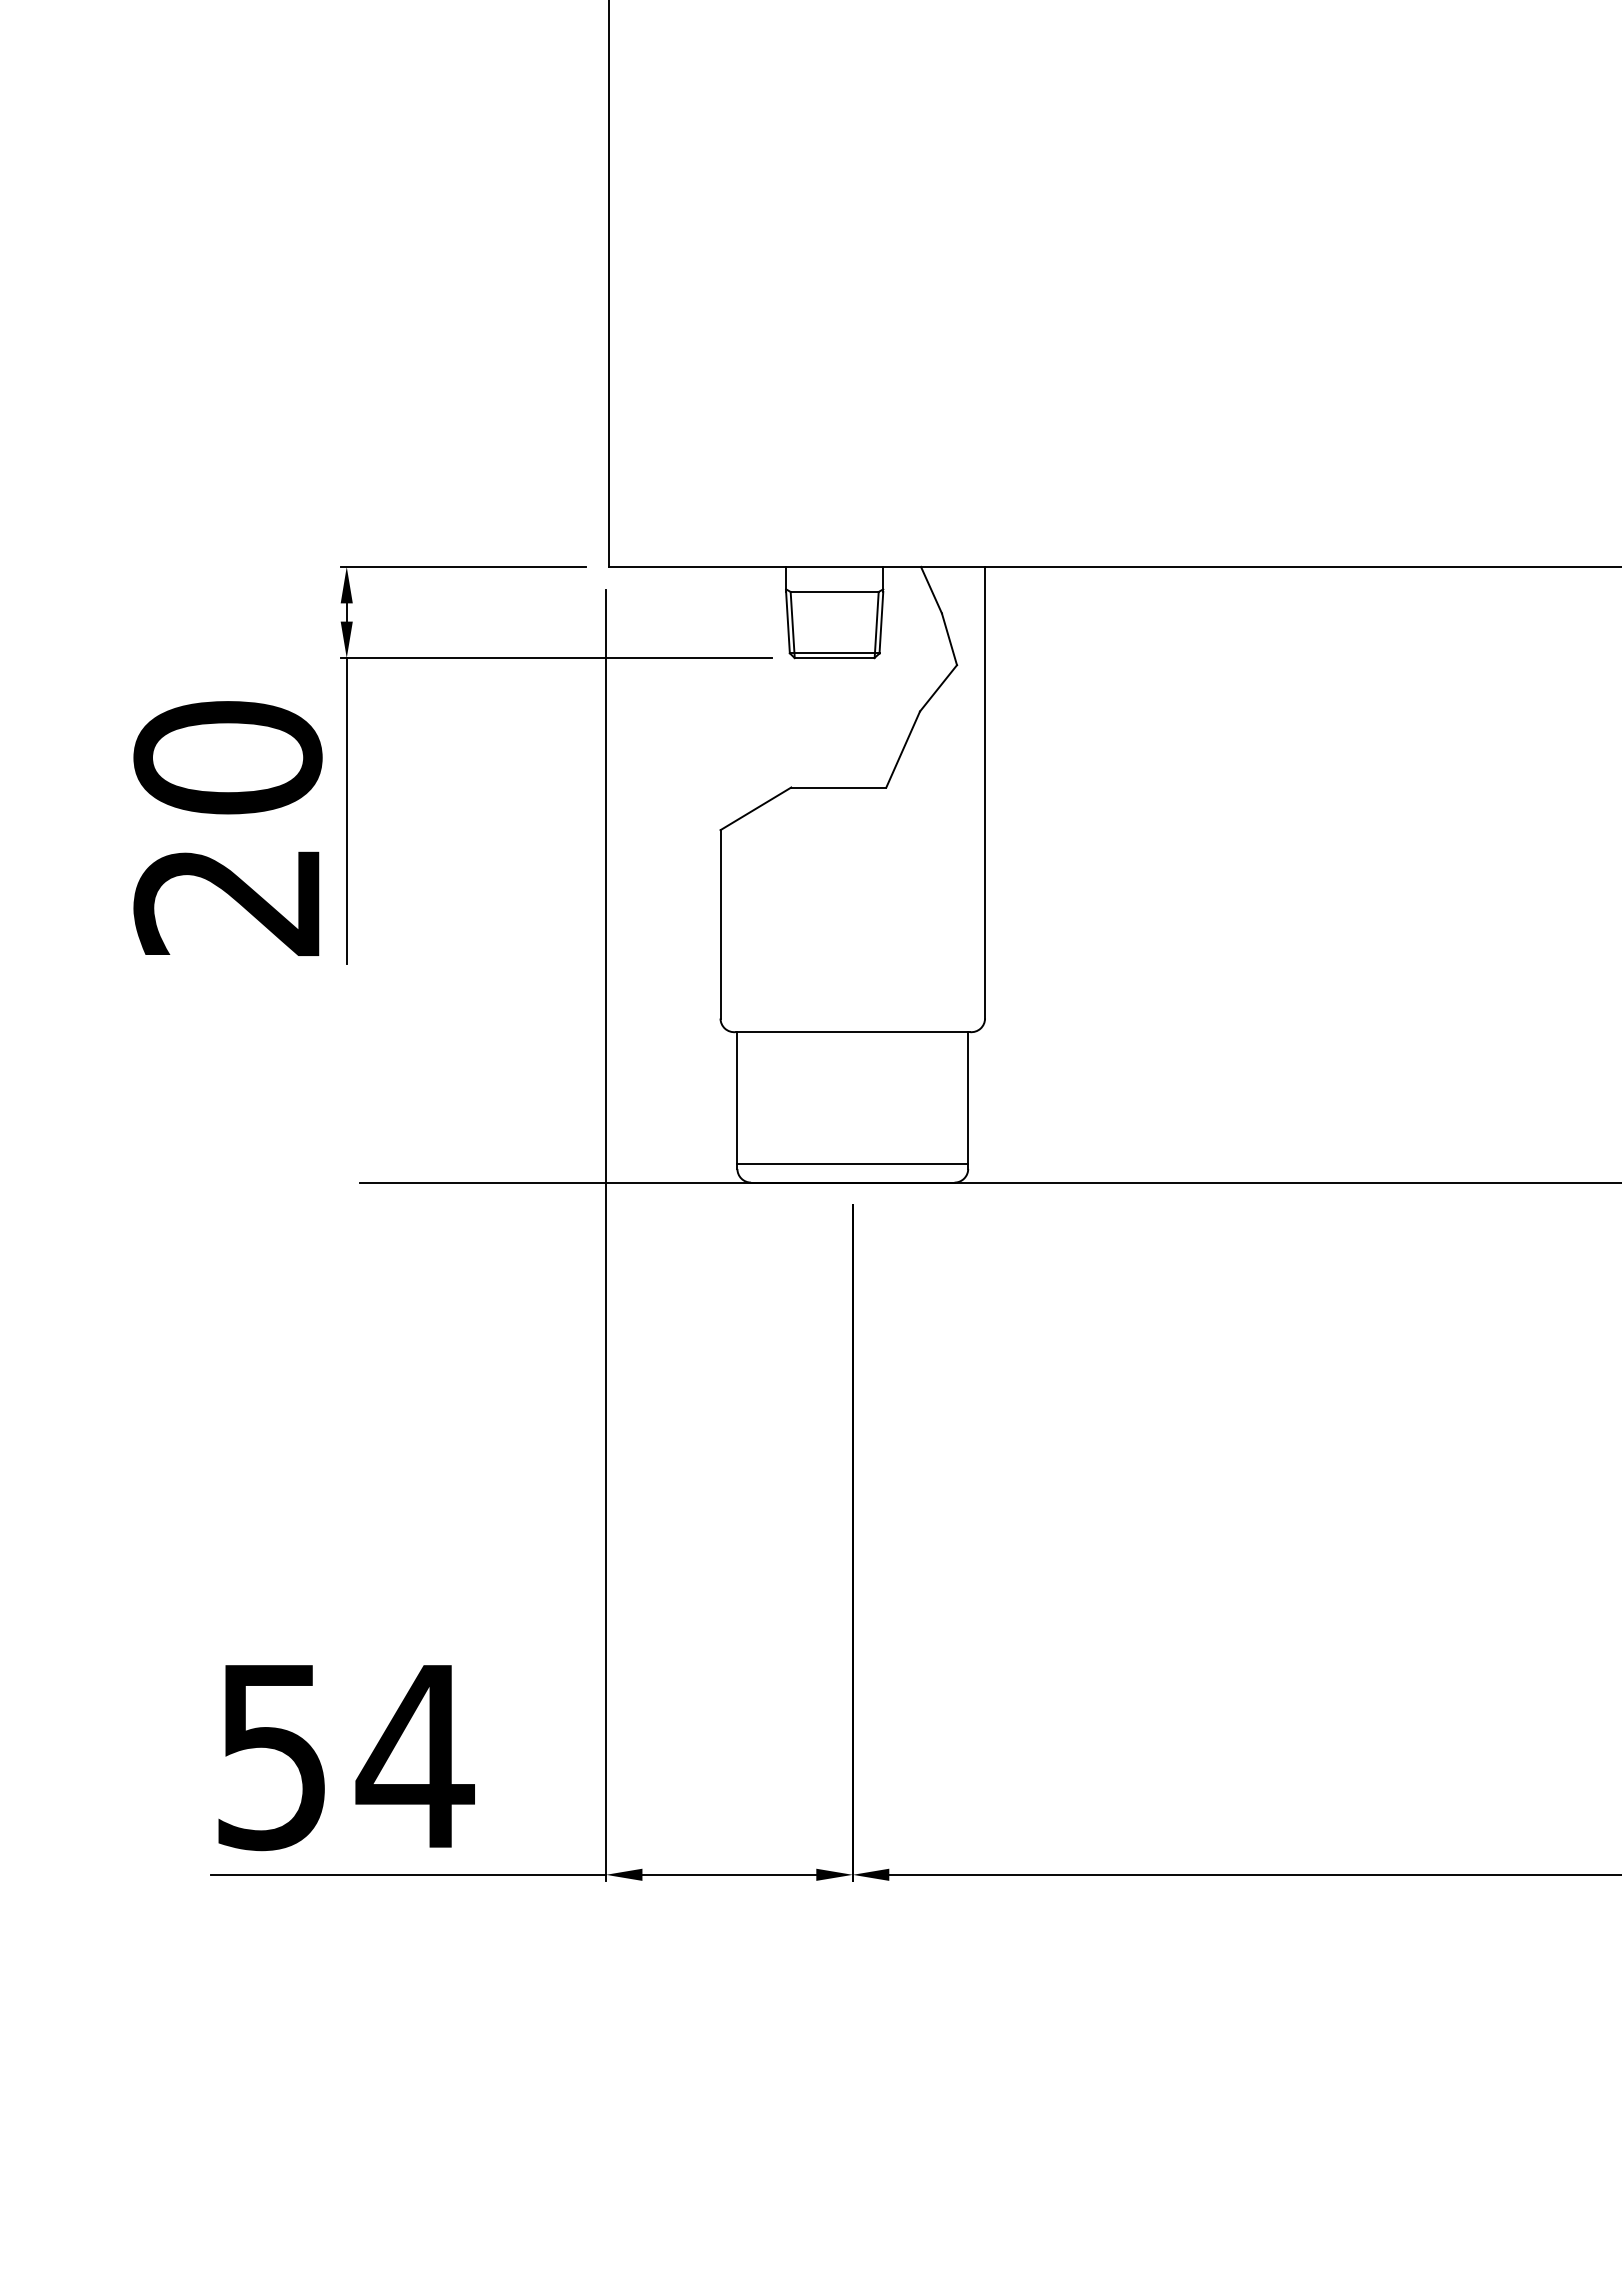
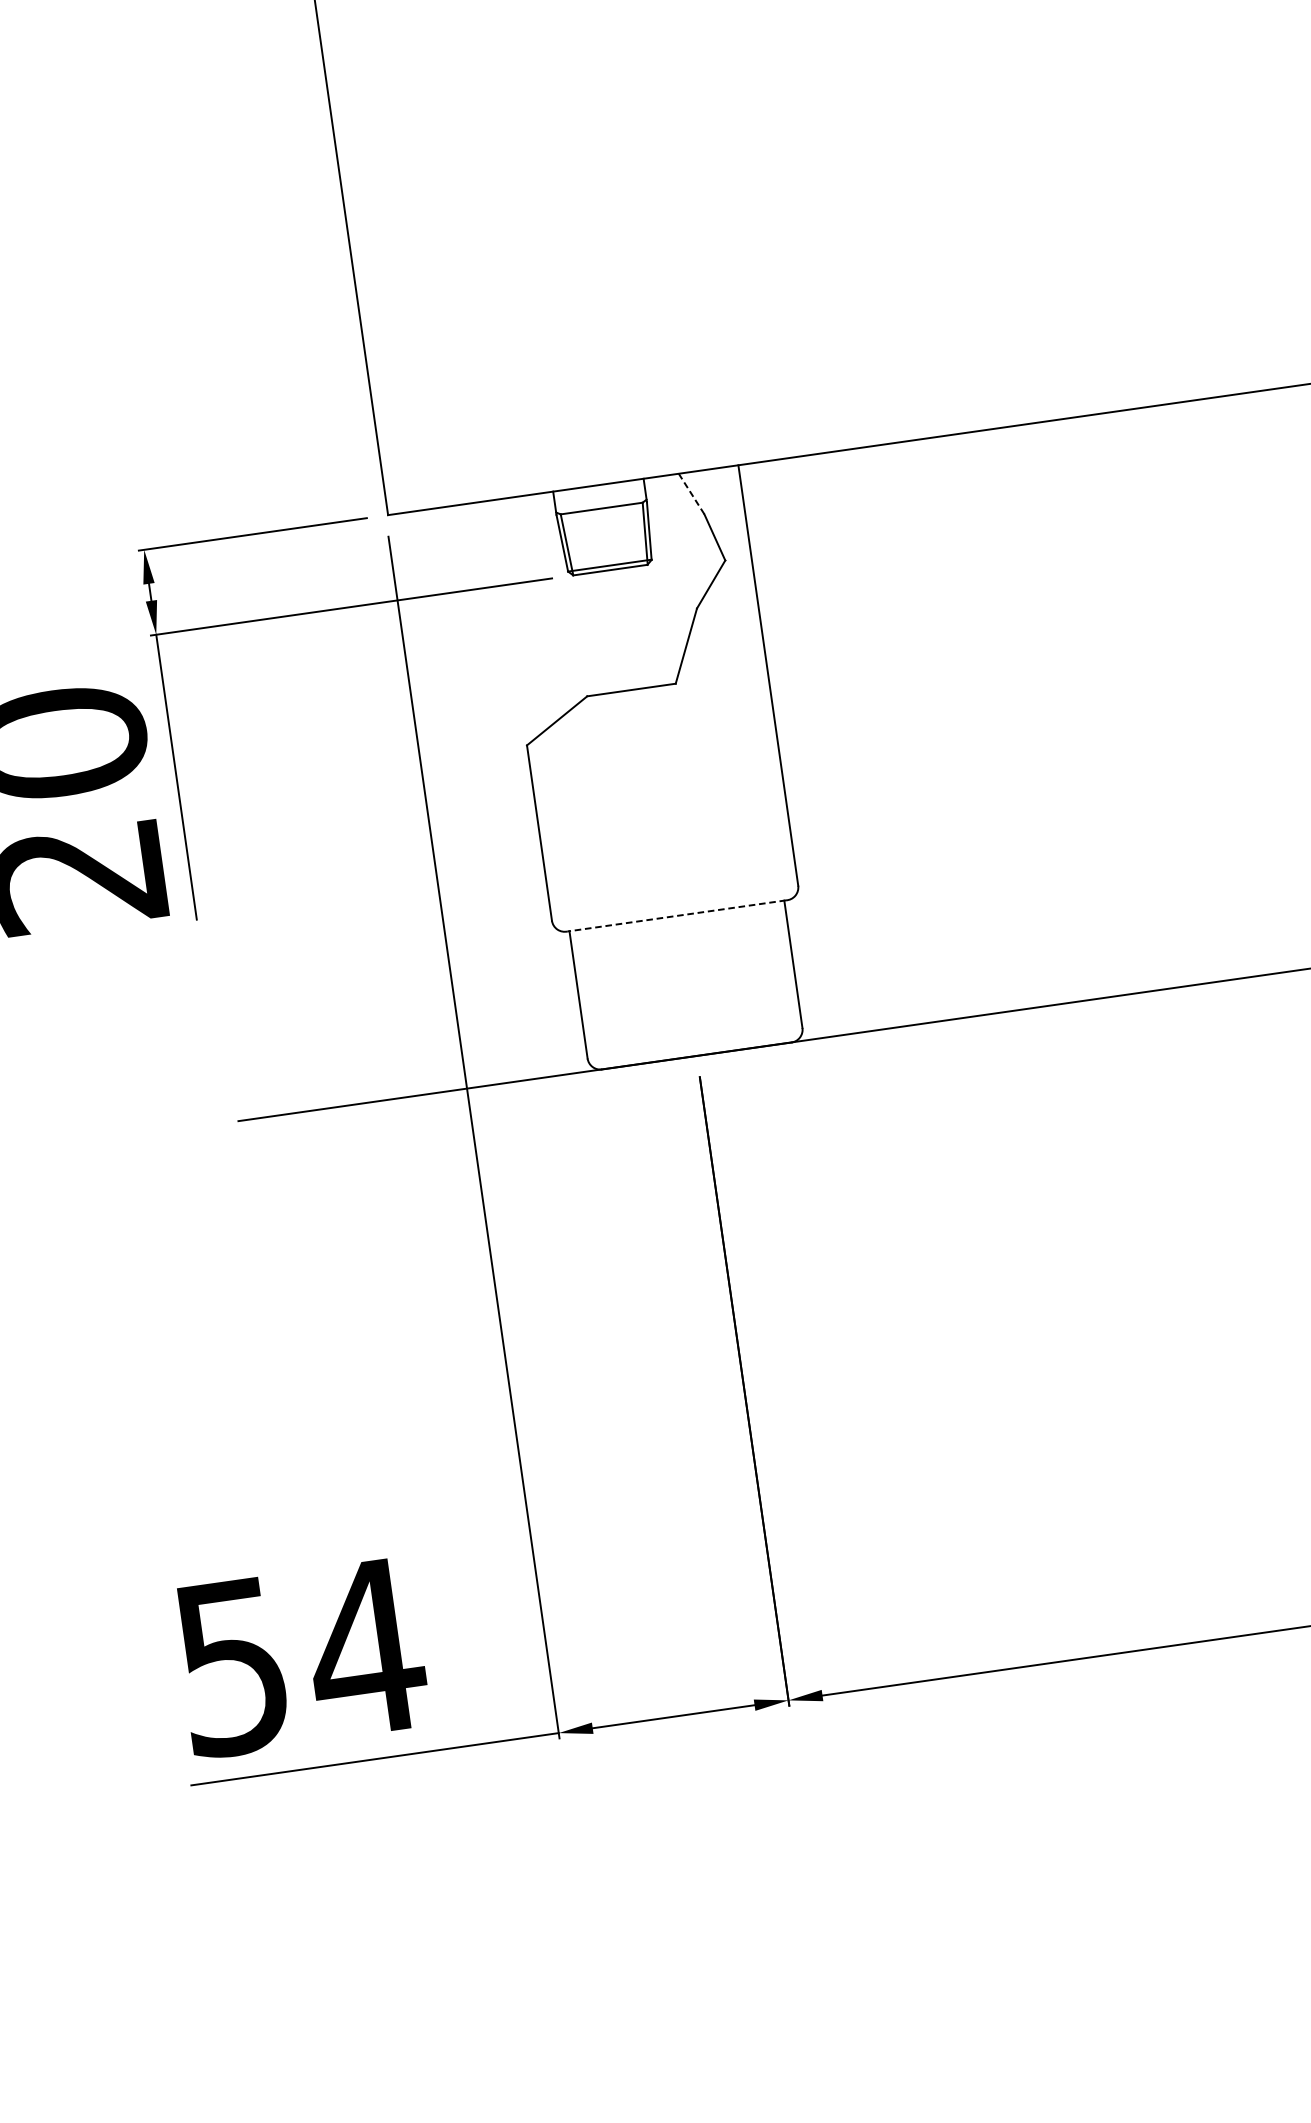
line: (931, 589) -> (691, 493), solid -> dashed
line: (852, 1032) -> (676, 916), solid -> dashed
line: (852, 1164) -> (694, 1039), removed

